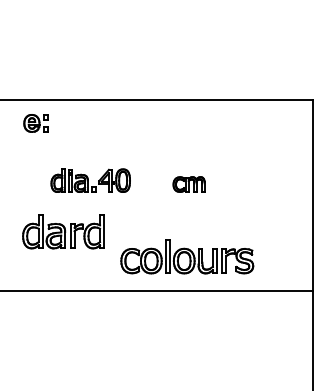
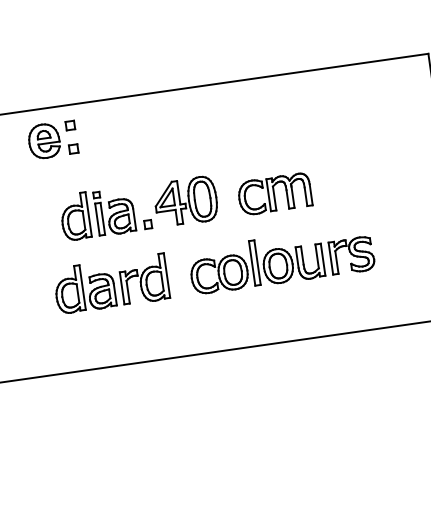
part: (35, 123) -> (51, 140), size x1.43
part: (90, 180) -> (138, 207), size x1.43
part: (188, 184) -> (274, 194), size x1.67
part: (187, 256) -> (281, 259), moved

